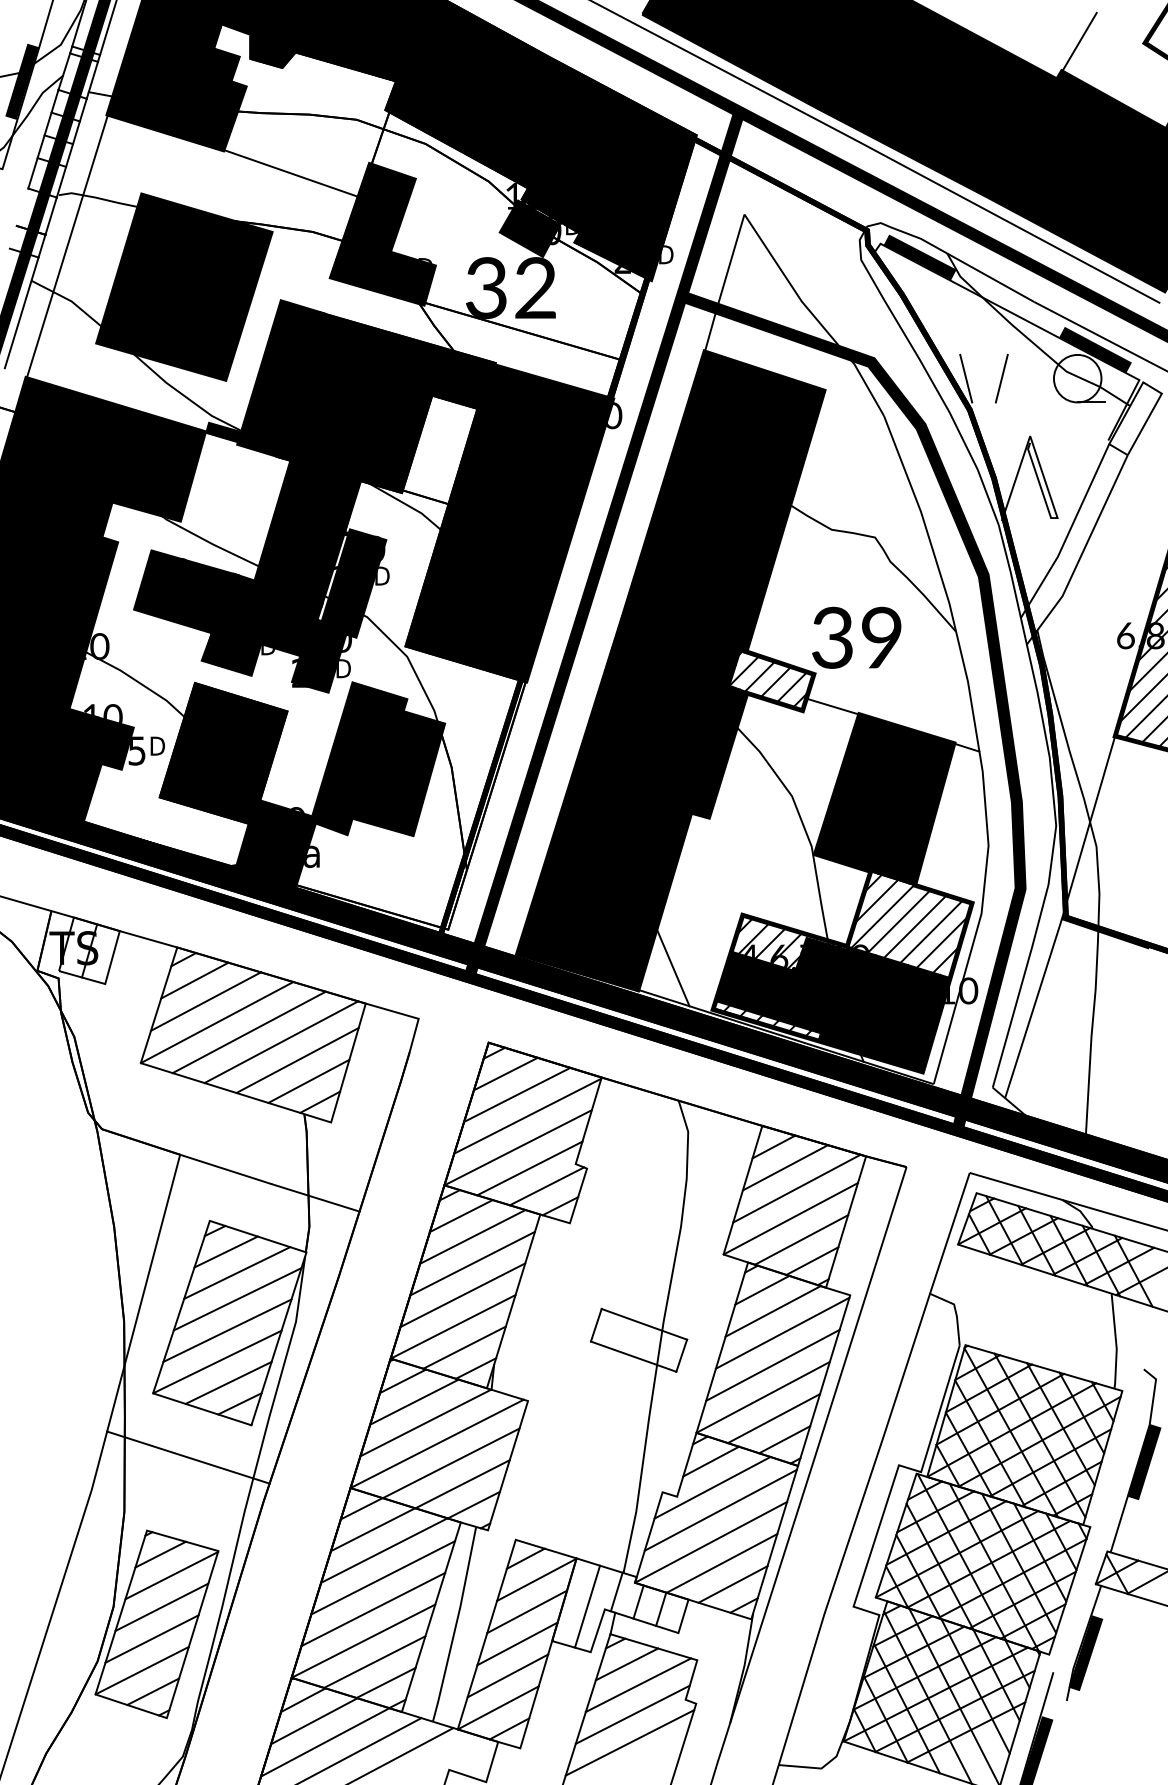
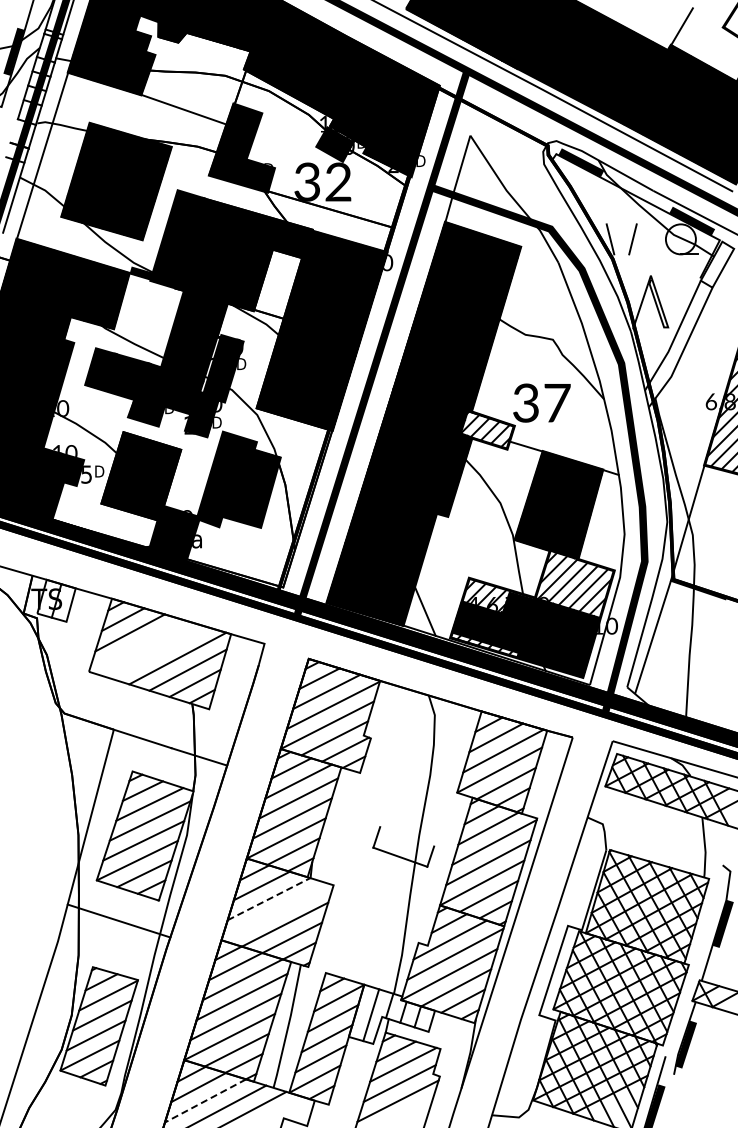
text: (882, 636) -> (557, 402), 39 -> 37
line: (217, 1021) -> (137, 645), removed
line: (249, 1032) -> (157, 652), removed
line: (644, 1323) -> (407, 836), removed
line: (426, 1421) -> (269, 898), solid -> dashed
line: (437, 1444) -> (276, 912), removed
line: (325, 1741) -> (205, 1100), solid -> dashed

